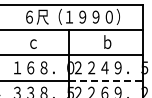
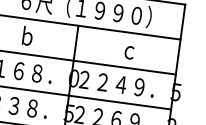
text: (33, 41) -> (27, 35), ｃ -> ｂ
text: (107, 41) -> (129, 49), ｂ -> ｃ
line: (106, 80) -> (121, 102), dashed -> solid

